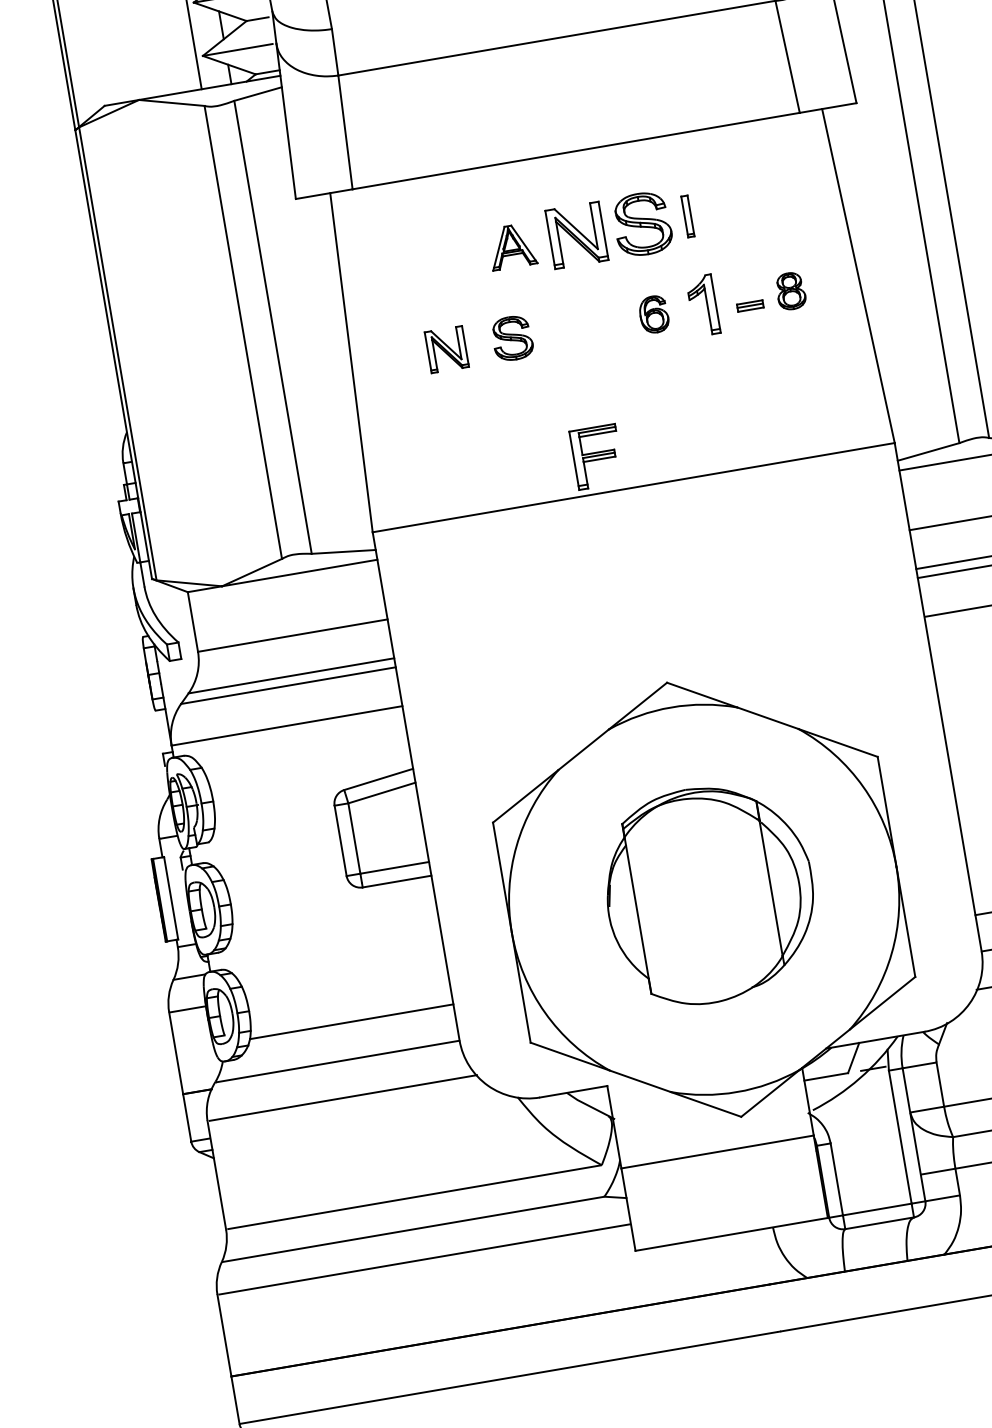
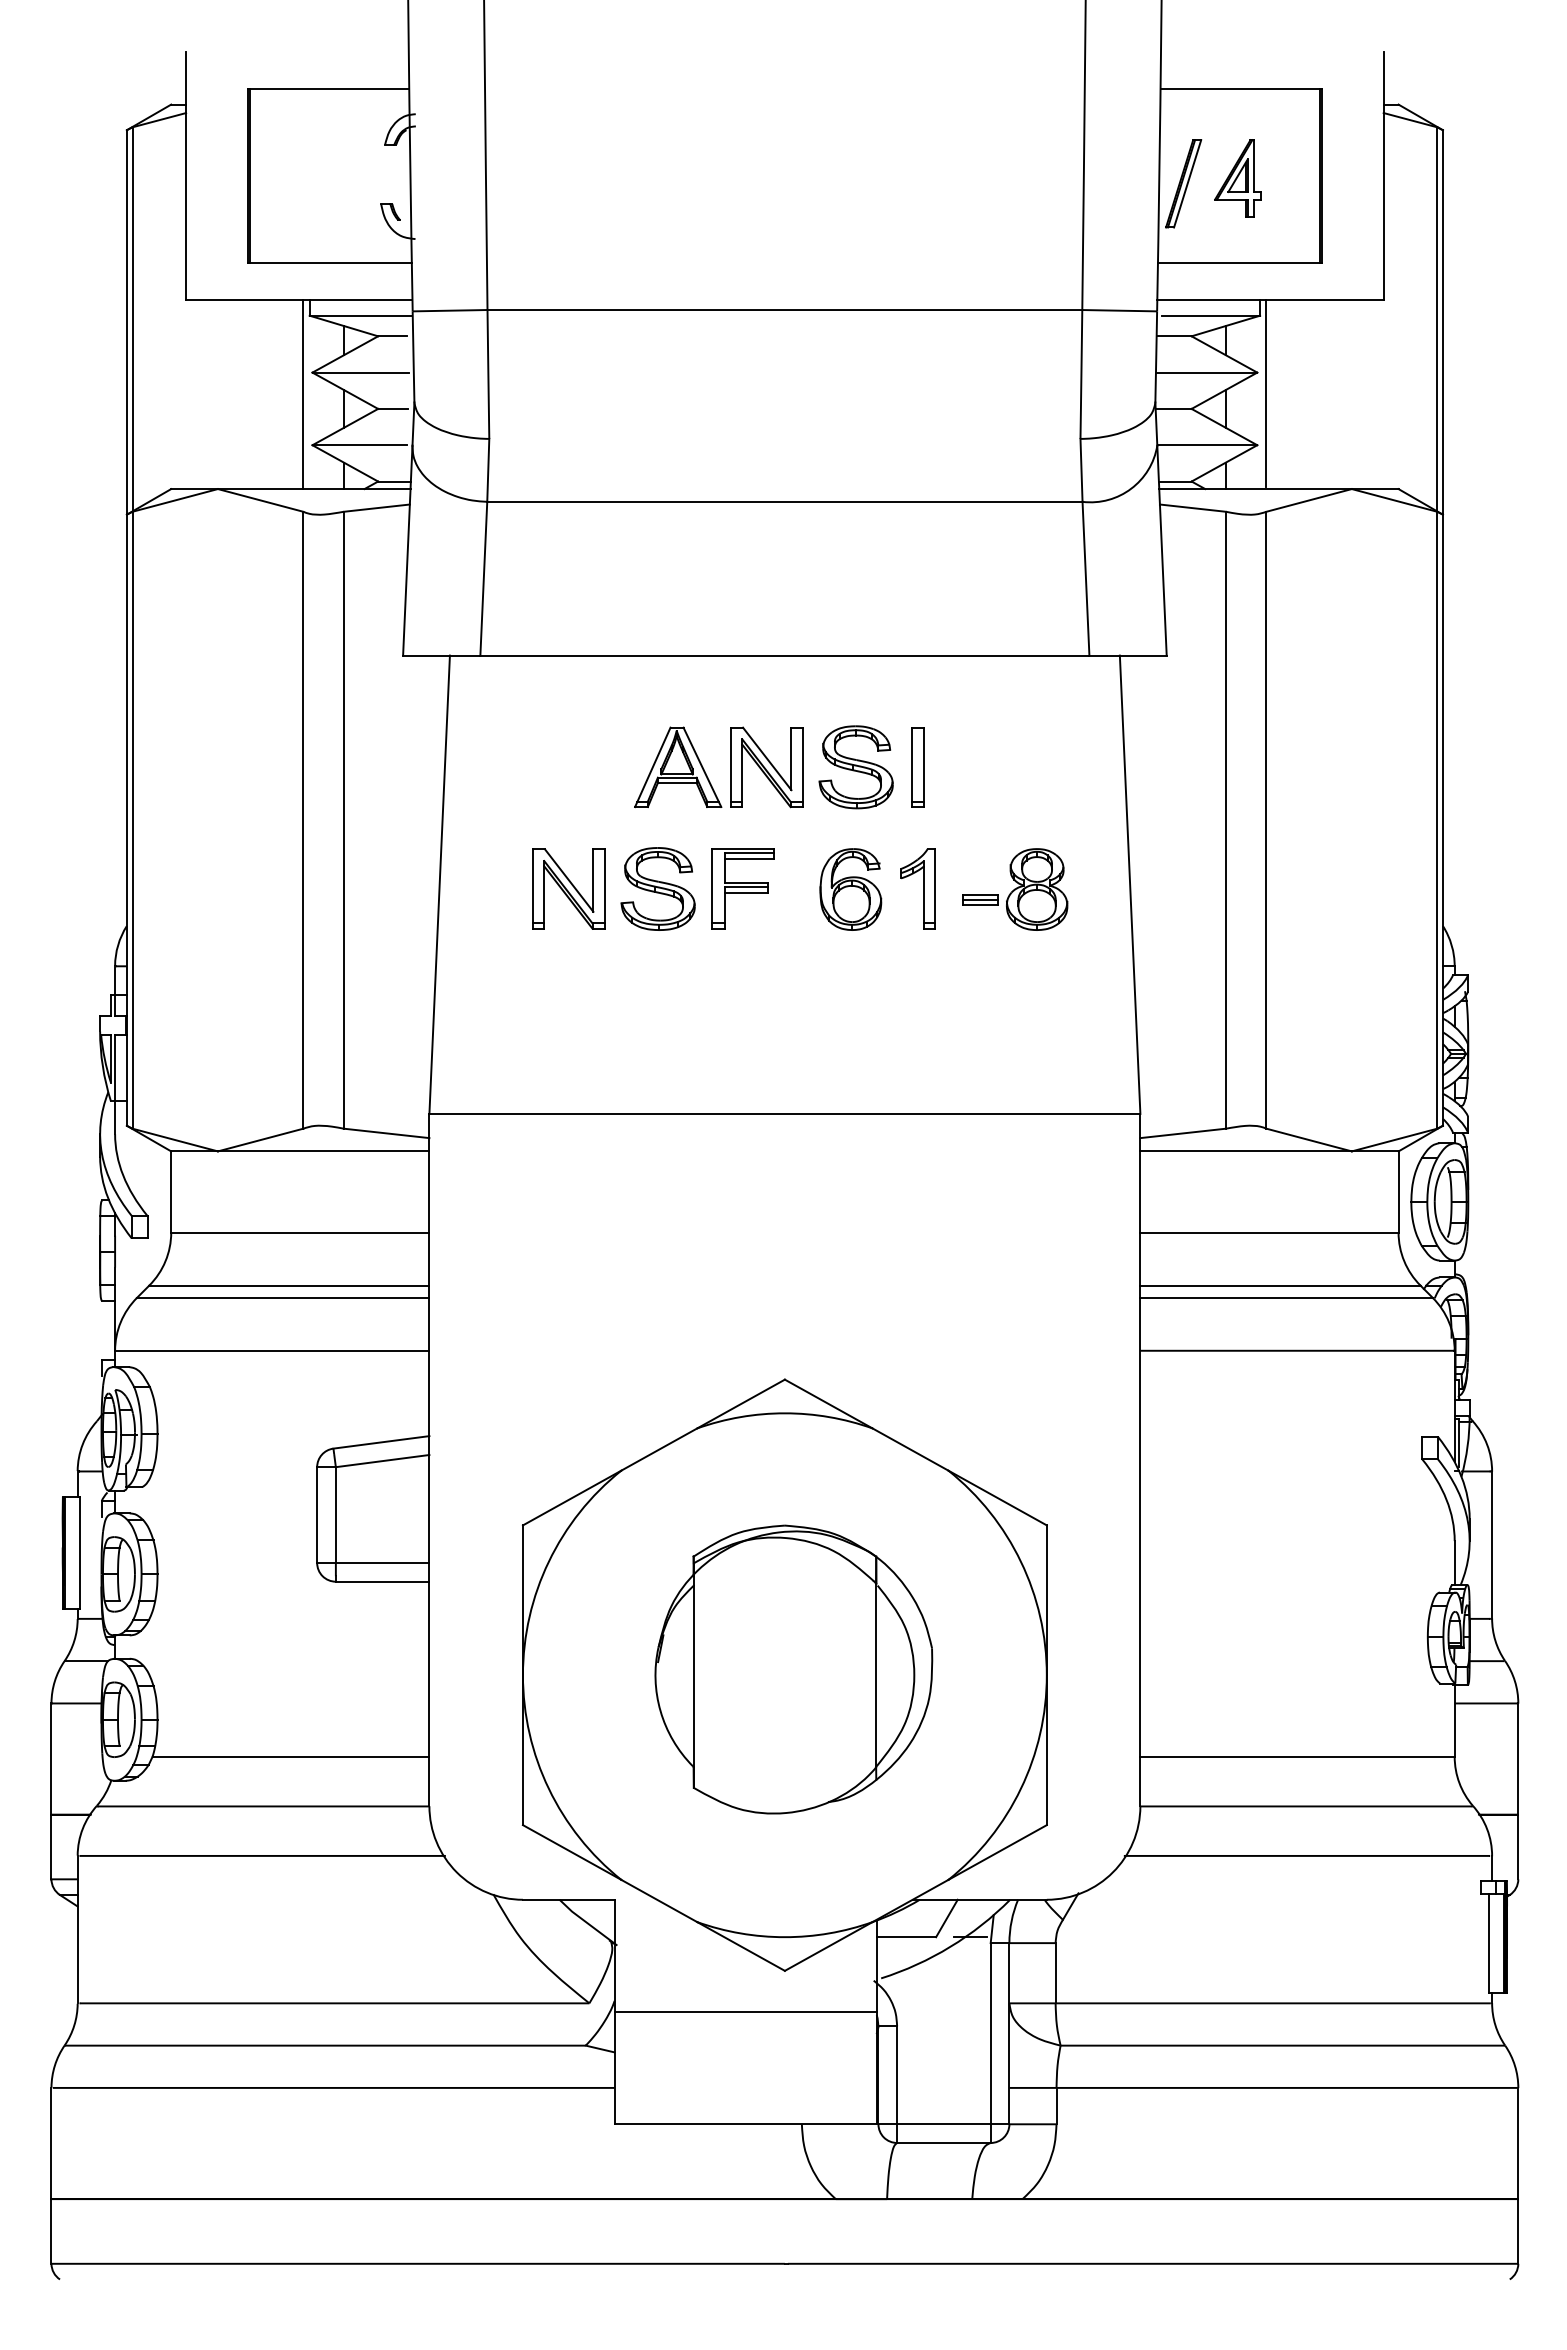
part: (687, 216) -> (917, 767), size x1.43
part: (512, 246) -> (678, 767), size x1.43
part: (791, 291) -> (1037, 889), size x1.67
part: (653, 314) -> (850, 889), size x1.67
part: (511, 338) -> (657, 888), size x1.43
part: (446, 349) -> (568, 888), size x1.43
part: (596, 456) -> (742, 888), moved

